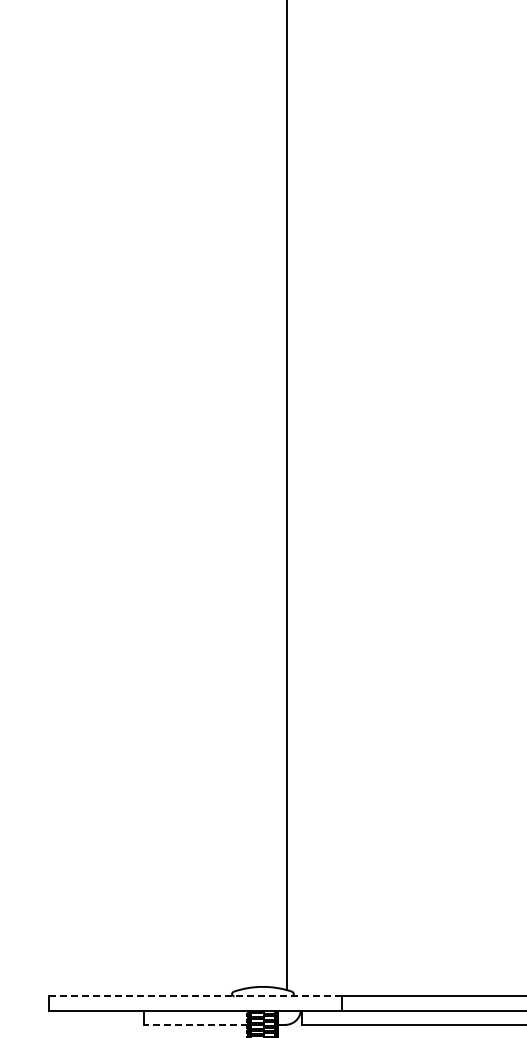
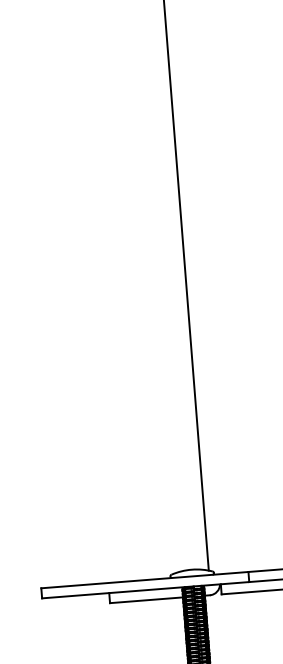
line: (195, 996) -> (144, 580), dashed -> solid
line: (196, 1024) -> (146, 599), dashed -> solid

